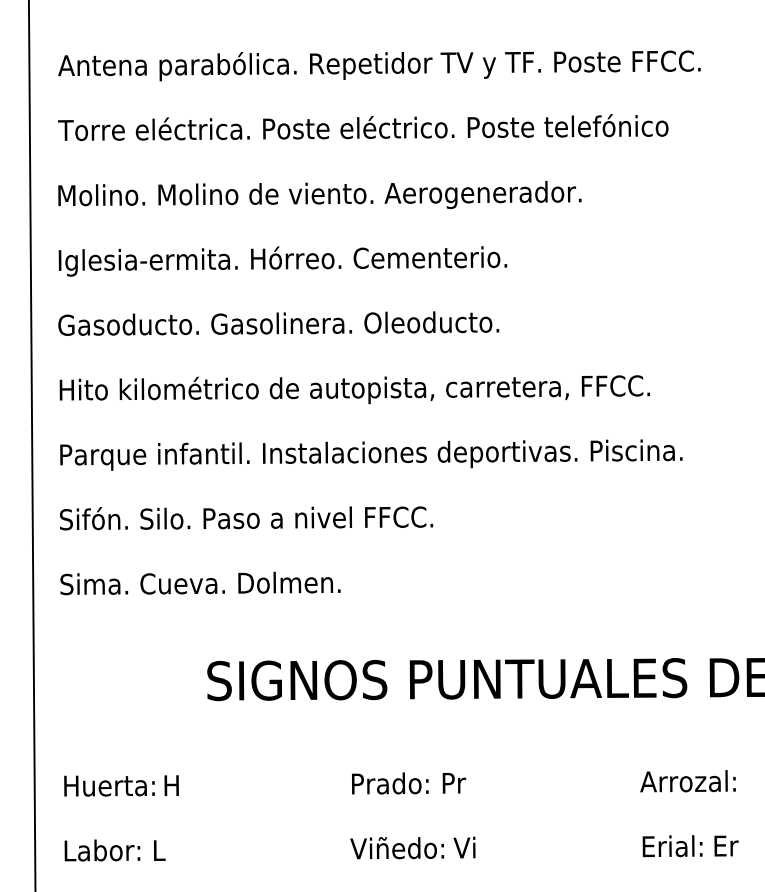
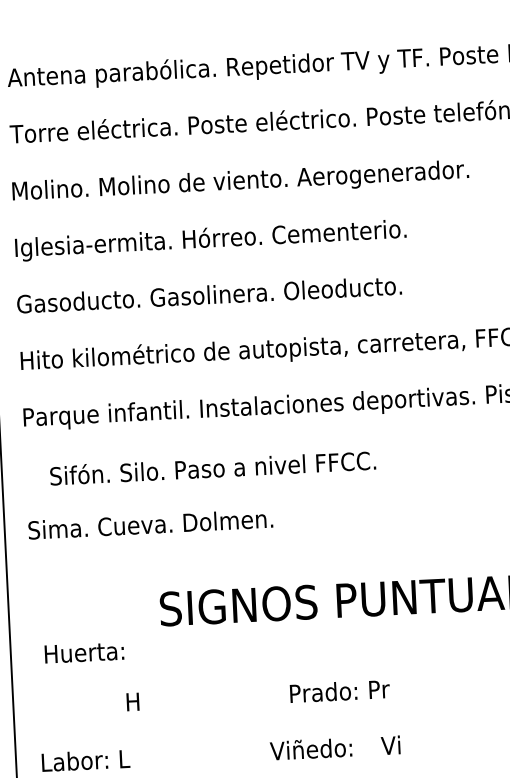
text: (246, 518) -> (213, 468), moved
text: (109, 785) -> (84, 652), moved
text: (397, 848) -> (311, 749), moved

